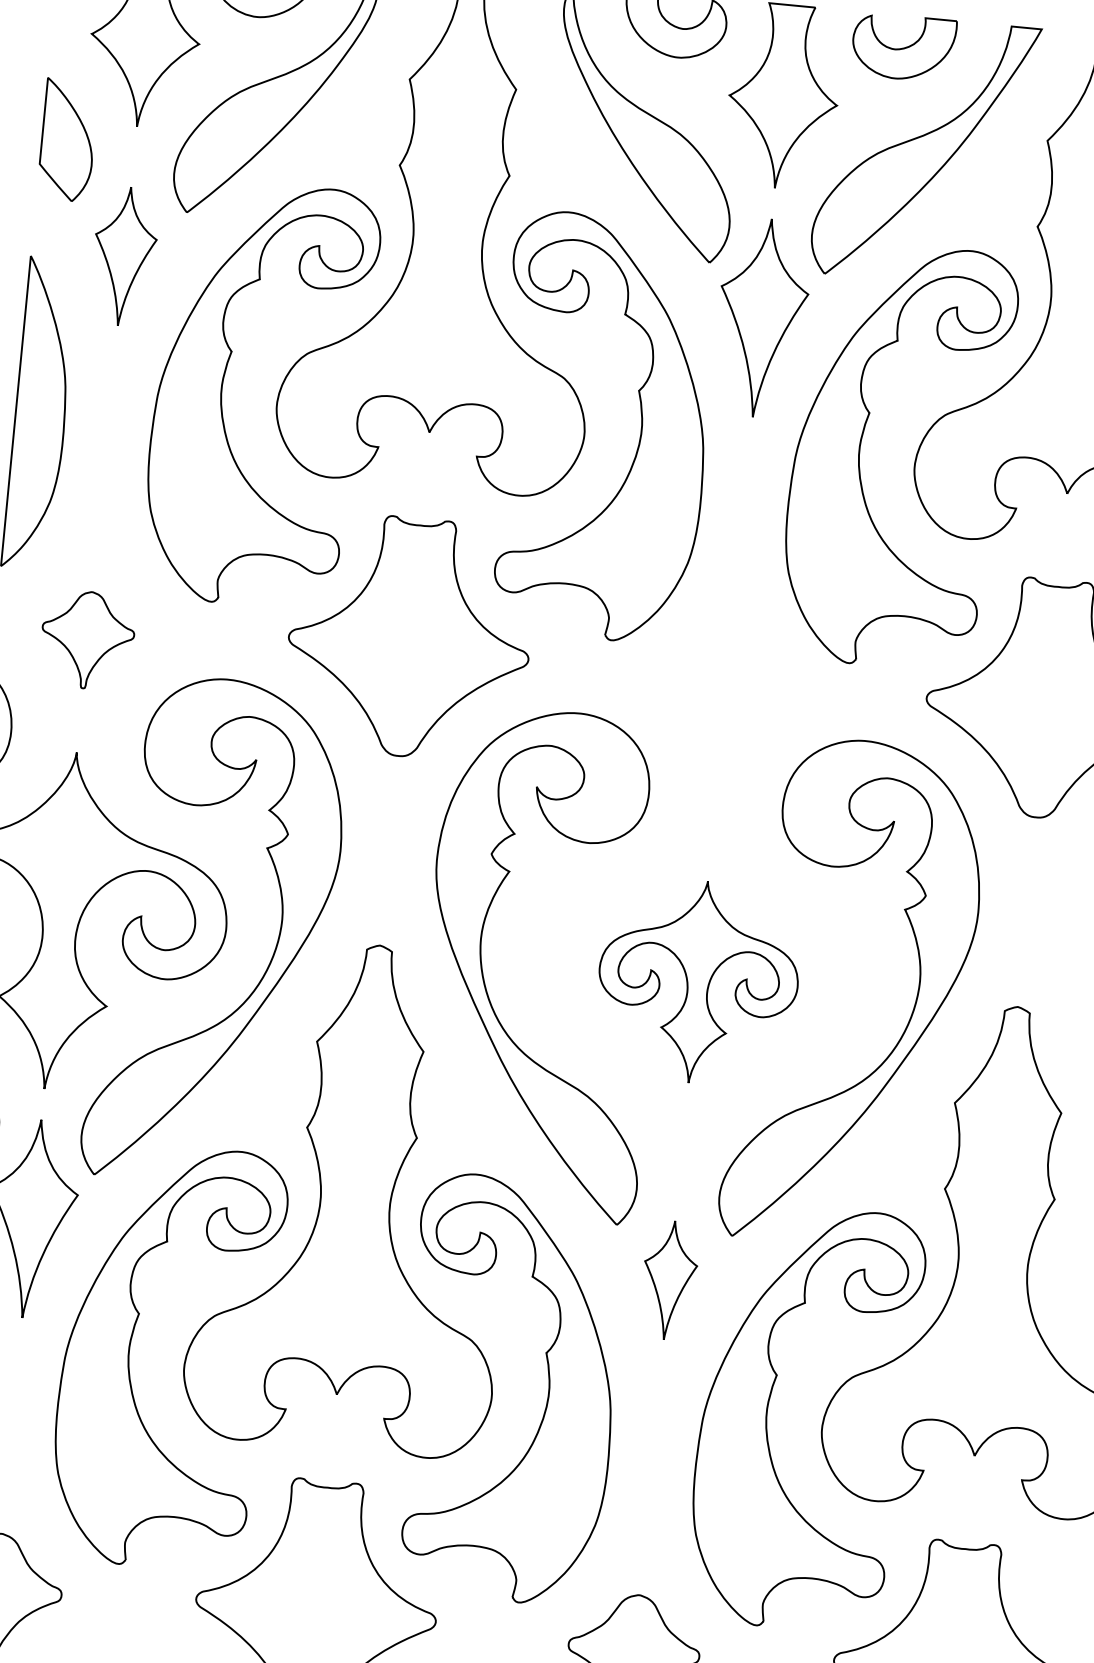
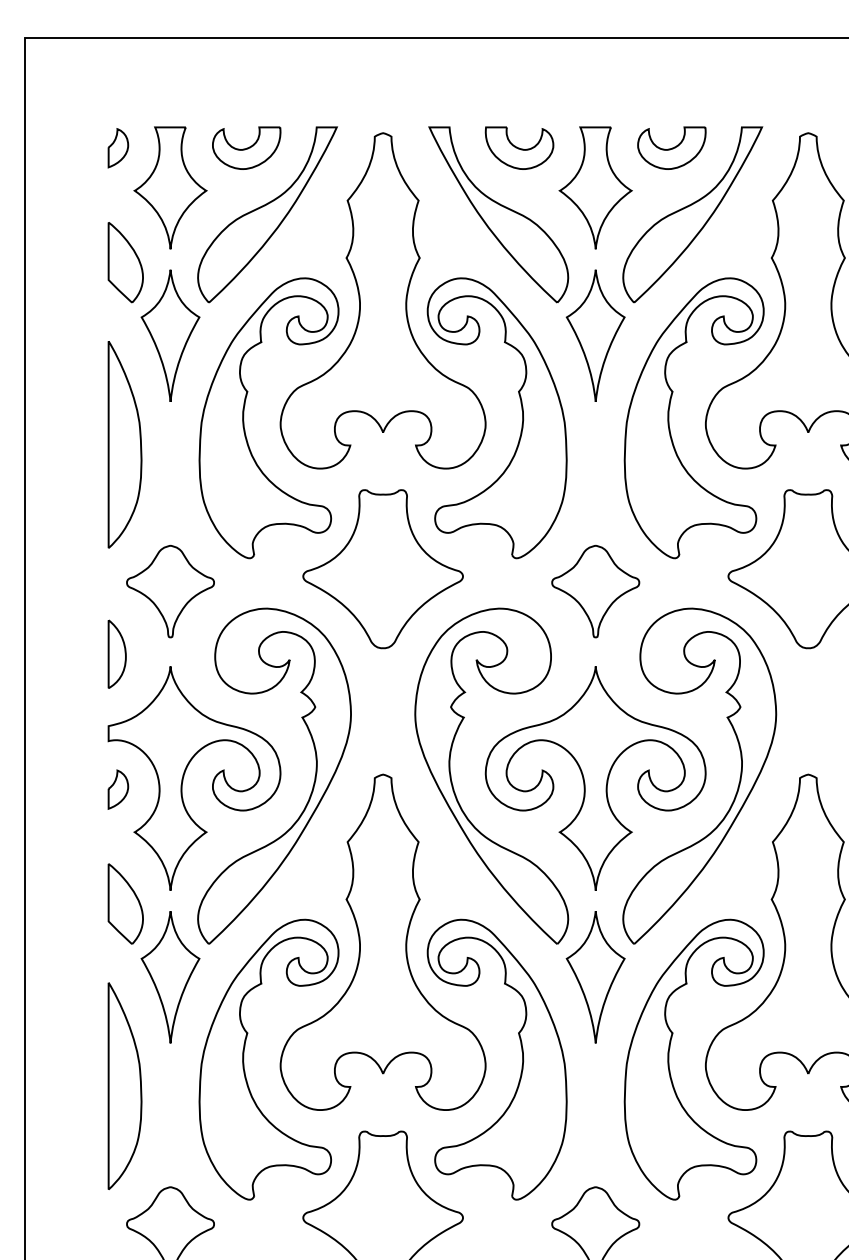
part: (124, 256) -> (170, 335), size x1.43
part: (87, 640) -> (170, 591), size x1.43
part: (725, 701) -> (595, 591), added
part: (698, 982) -> (595, 778), size x1.67
part: (669, 1280) -> (595, 977), size x1.67

